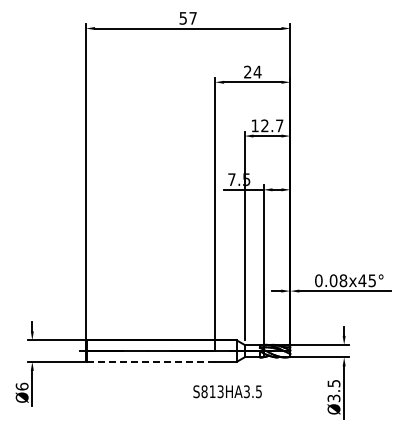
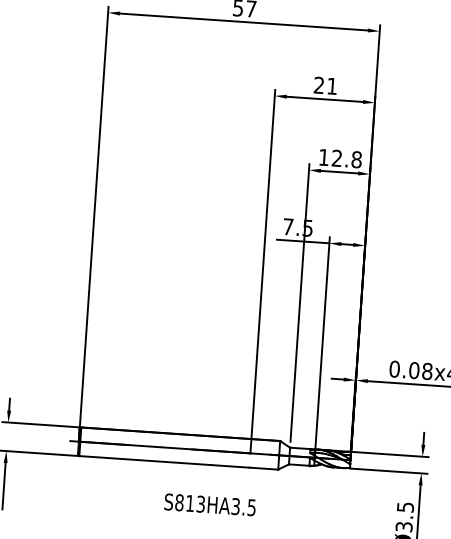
text: (257, 71) -> (332, 85), 24 -> 21
text: (279, 125) -> (356, 159), 12.7 -> 12.8
line: (151, 361) -> (164, 461), dashed -> solid
text: (227, 391) -> (210, 504), moved

